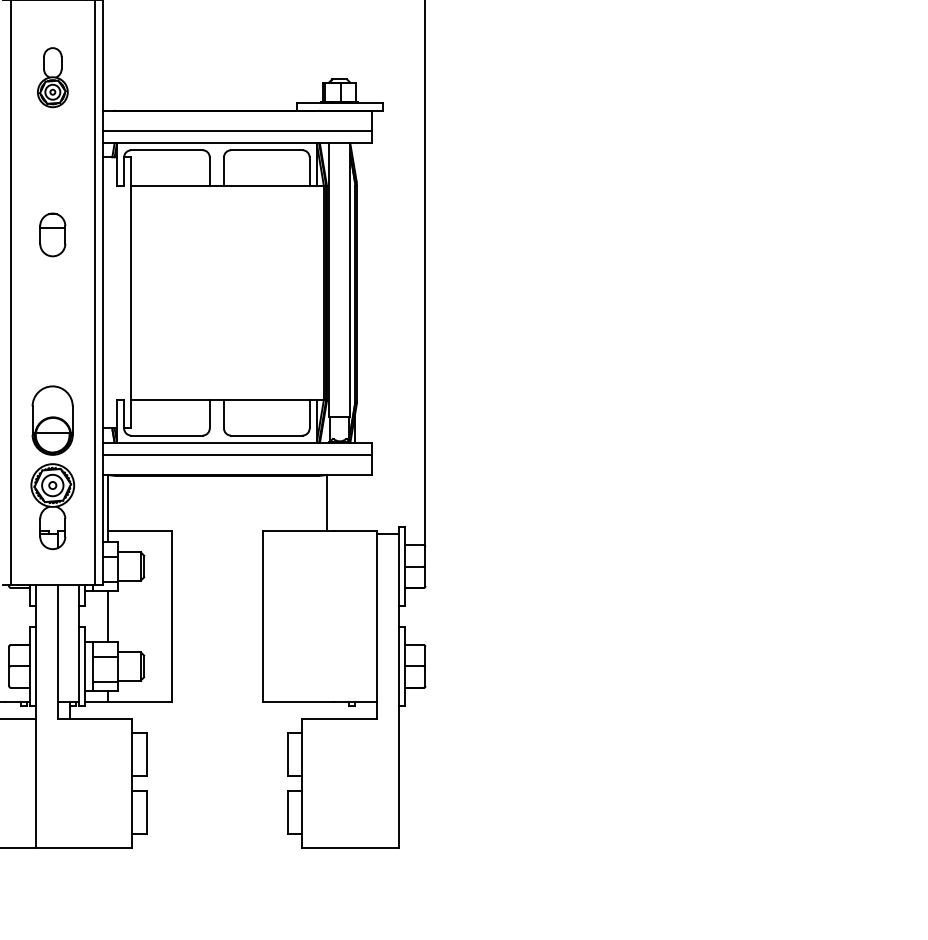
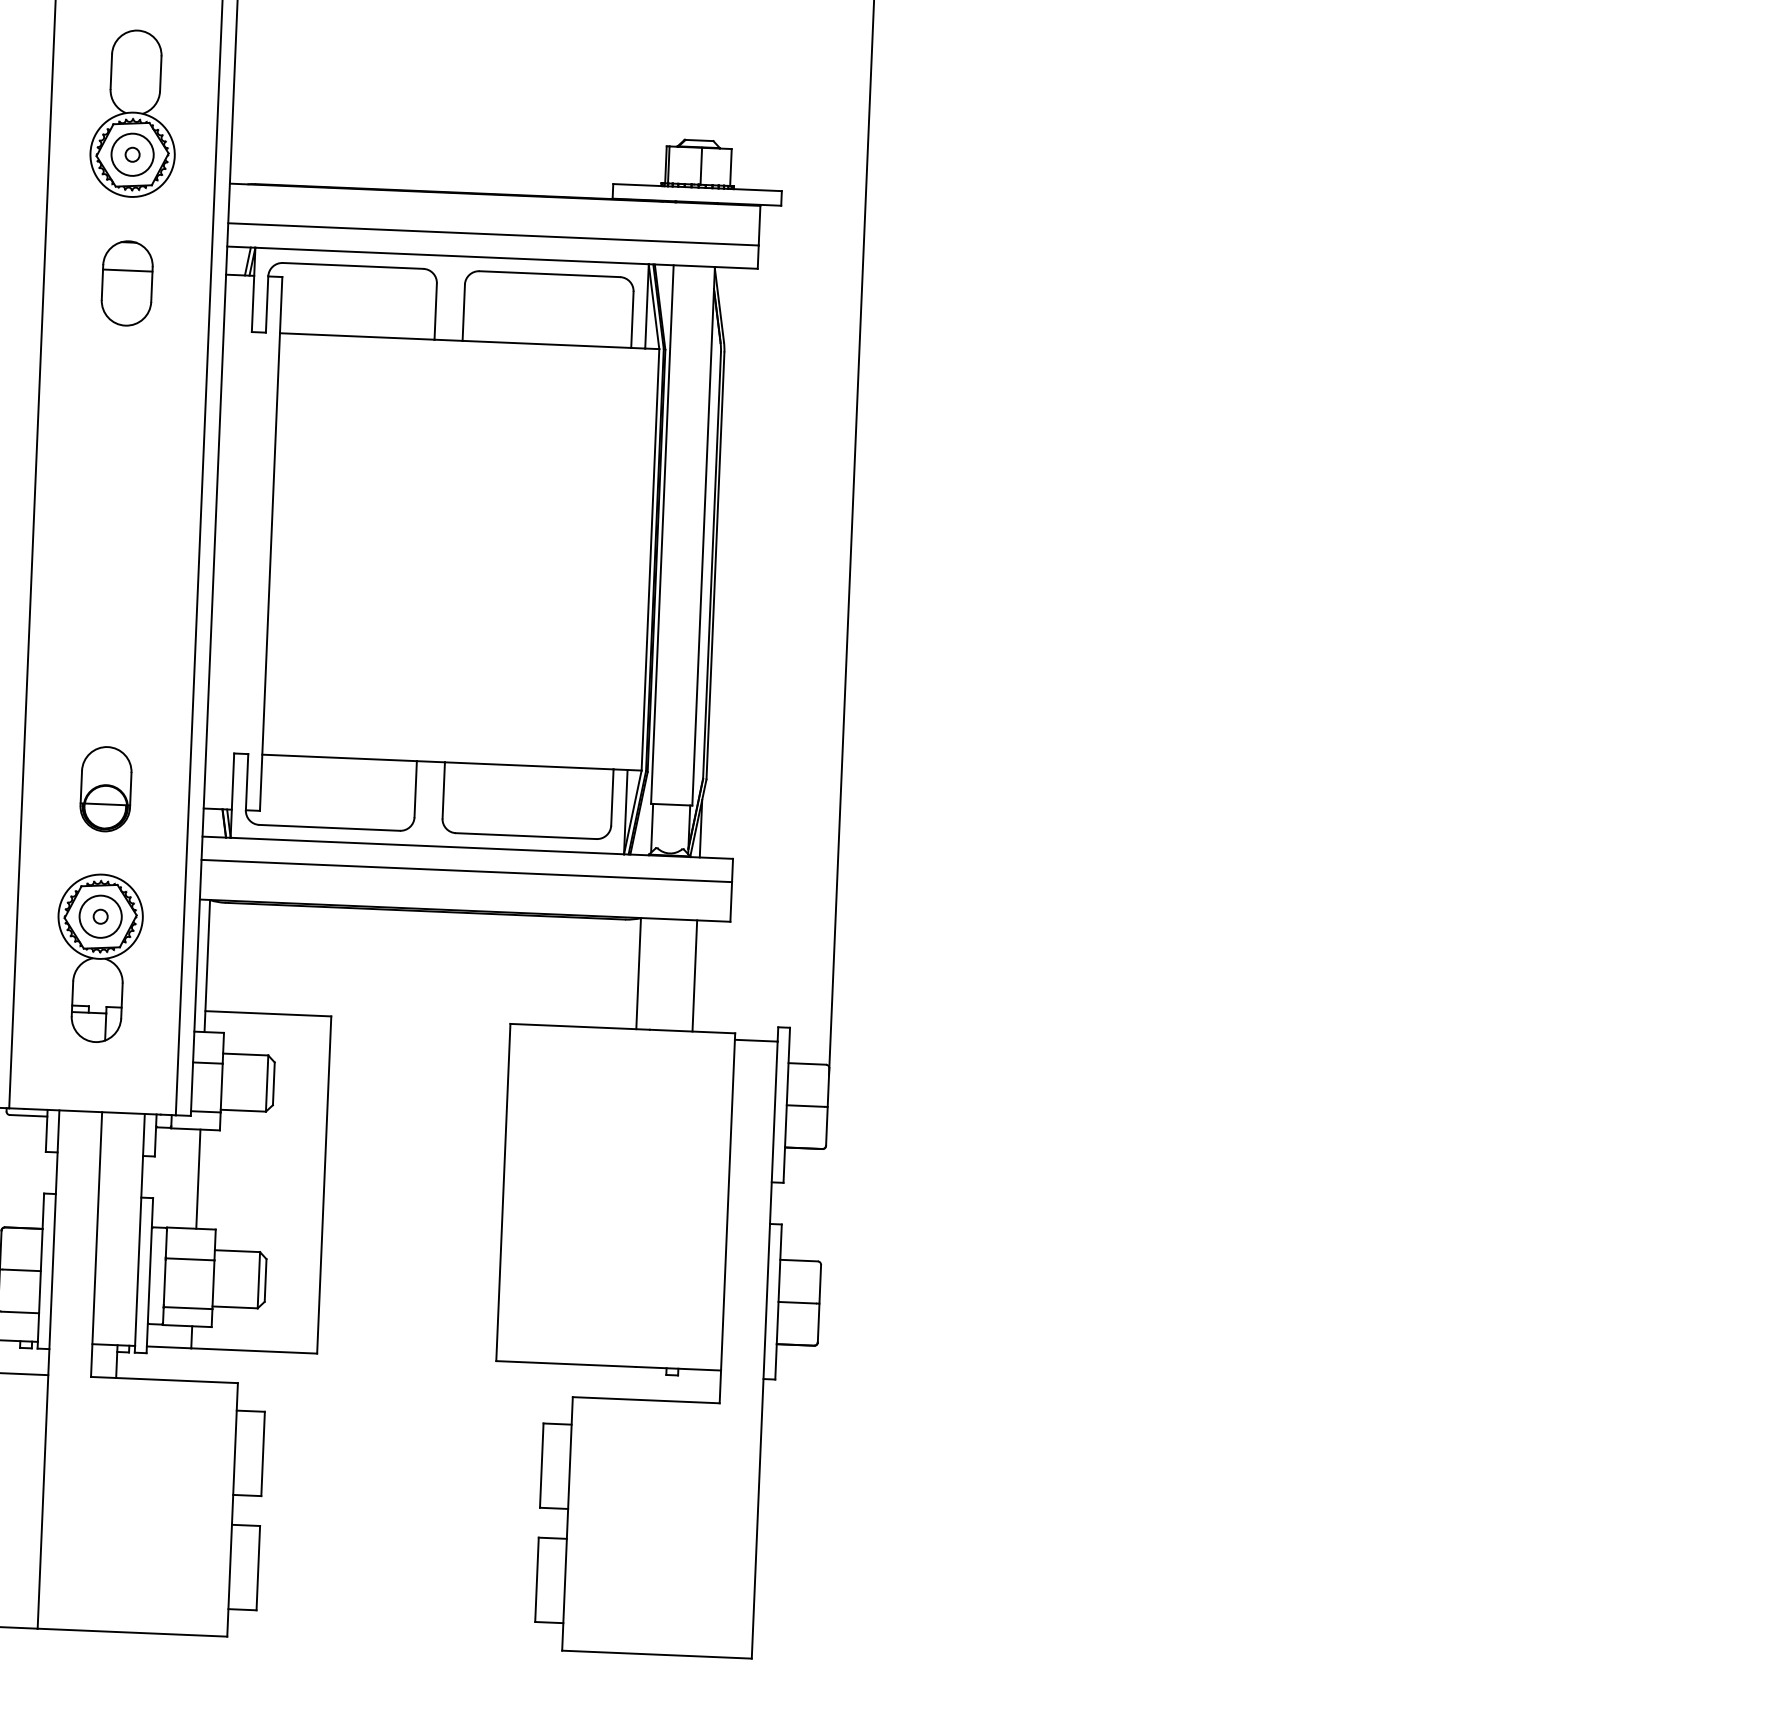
part: (52, 77) -> (133, 113), size x1.43
part: (52, 234) -> (126, 282), moved
part: (52, 420) -> (105, 788), size x0.62
line: (355, 502) -> (695, 975), added

